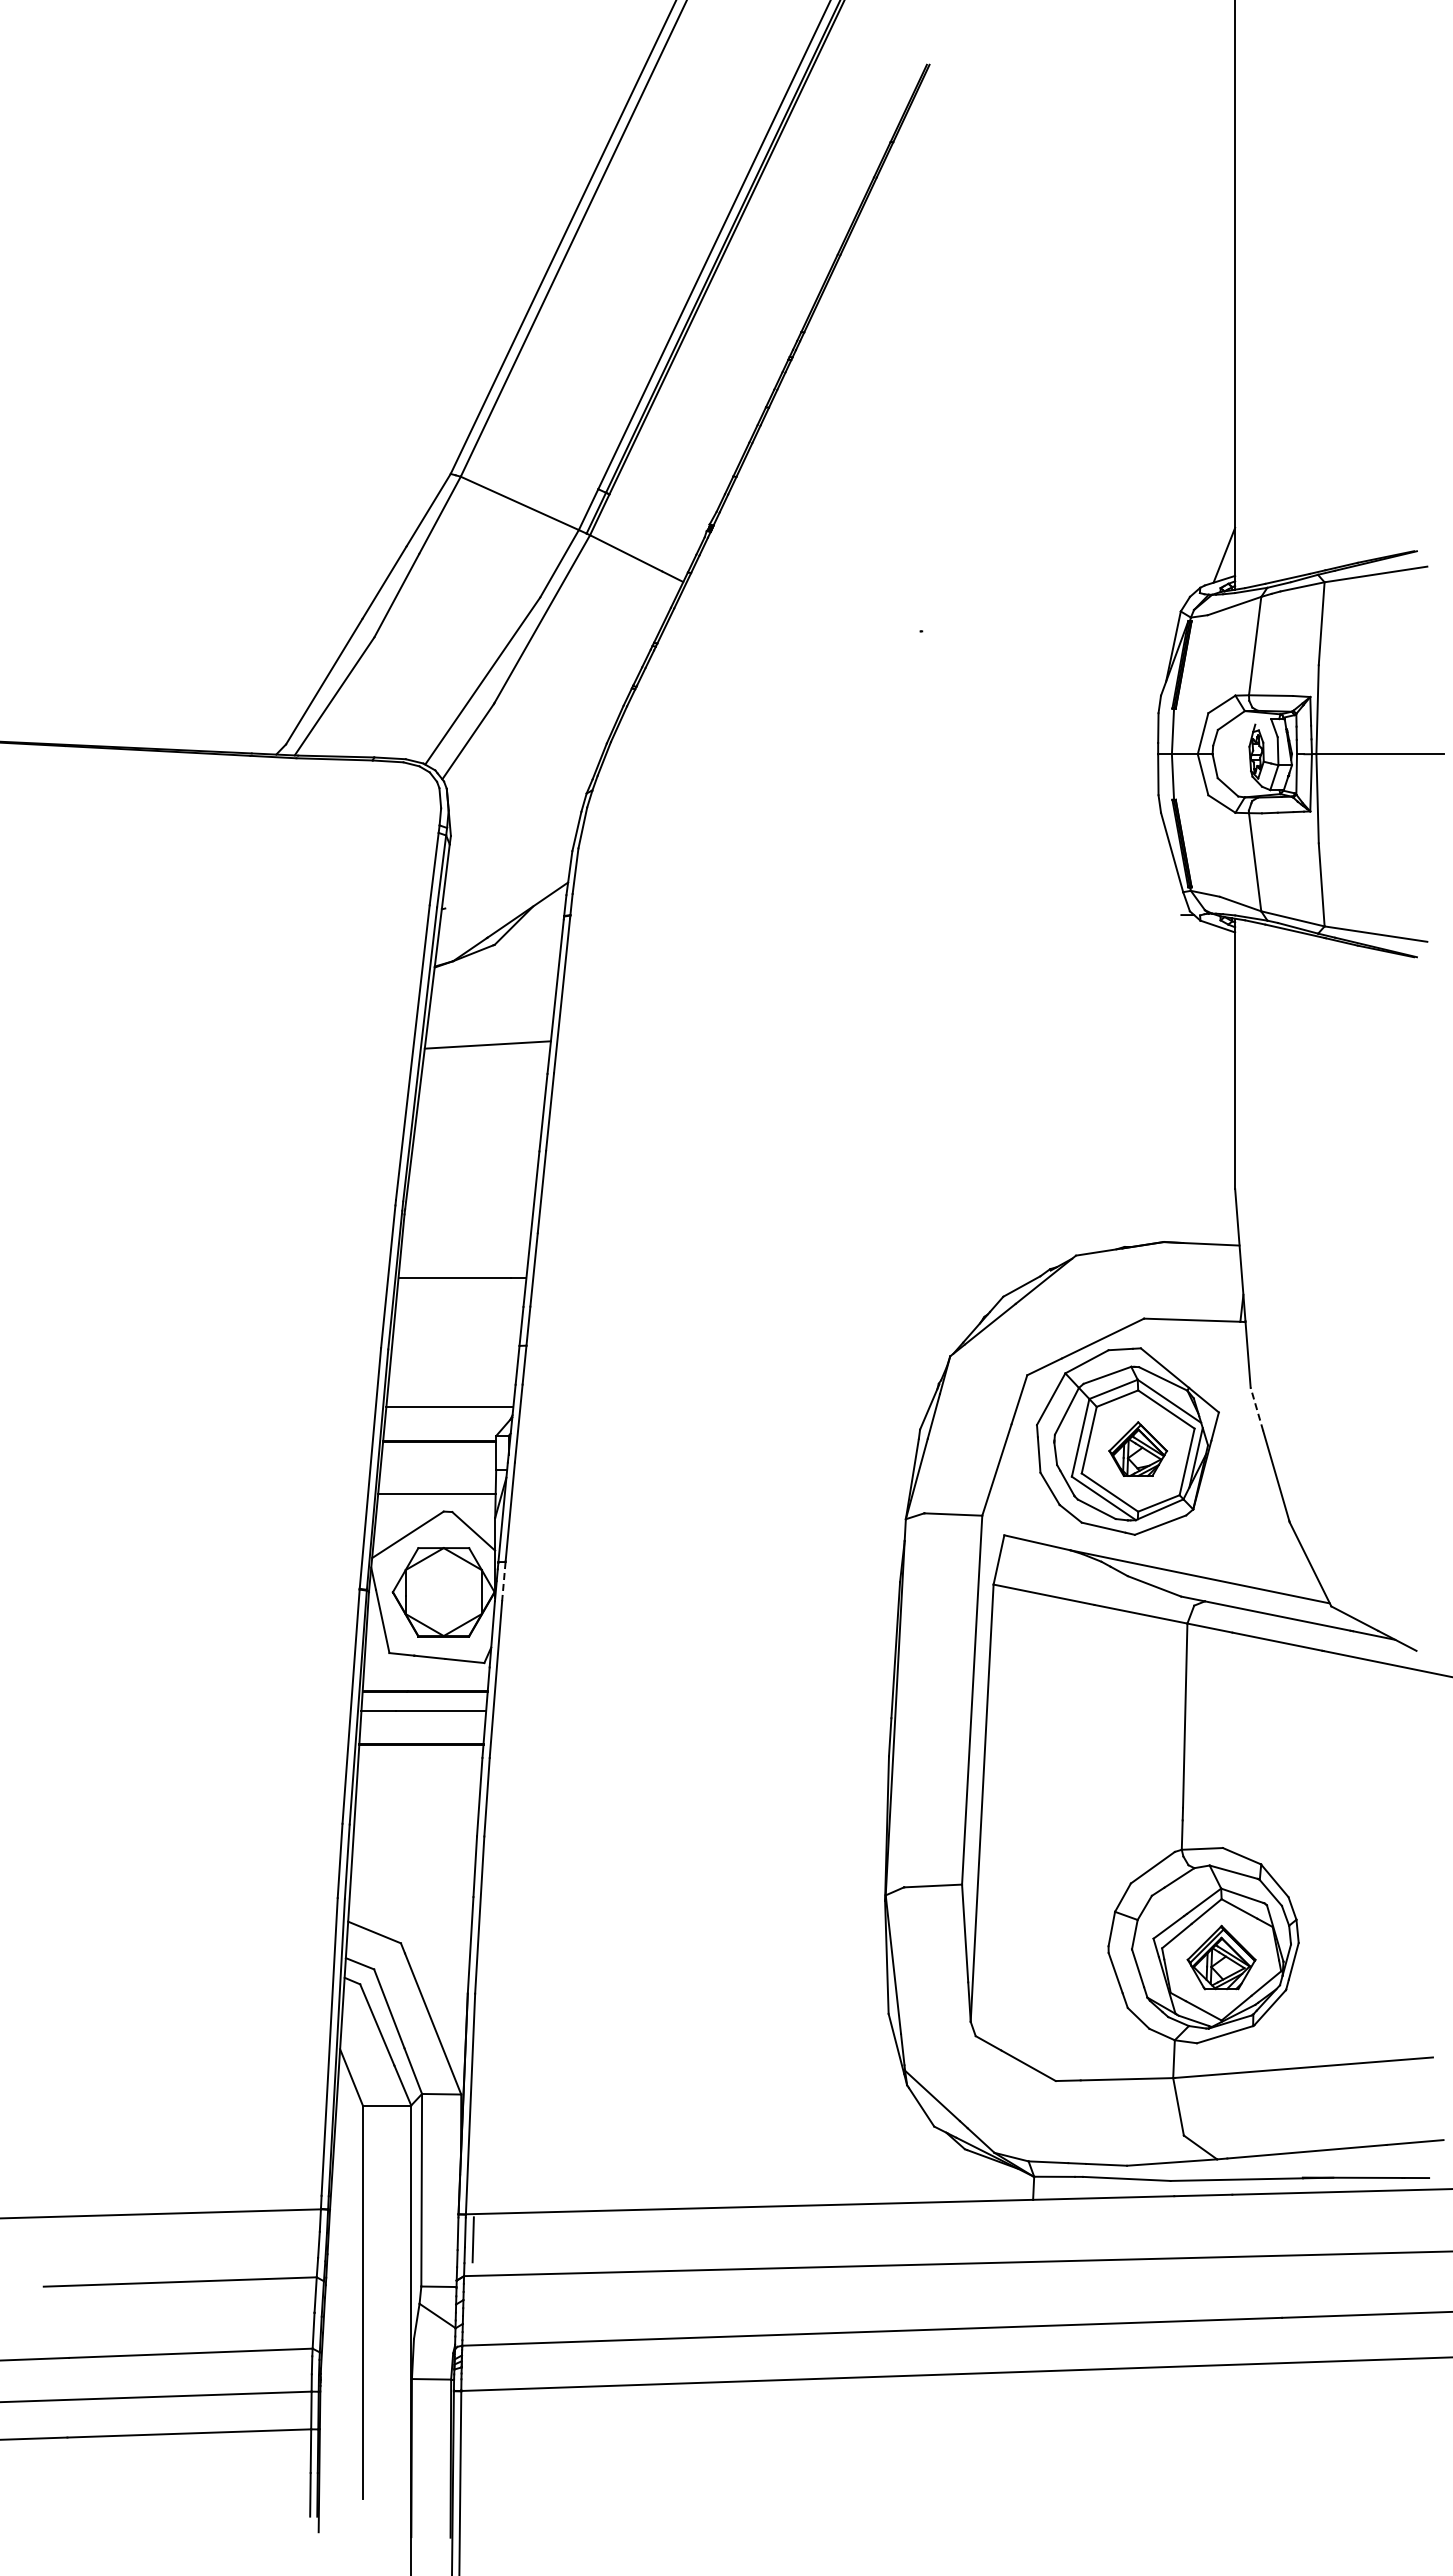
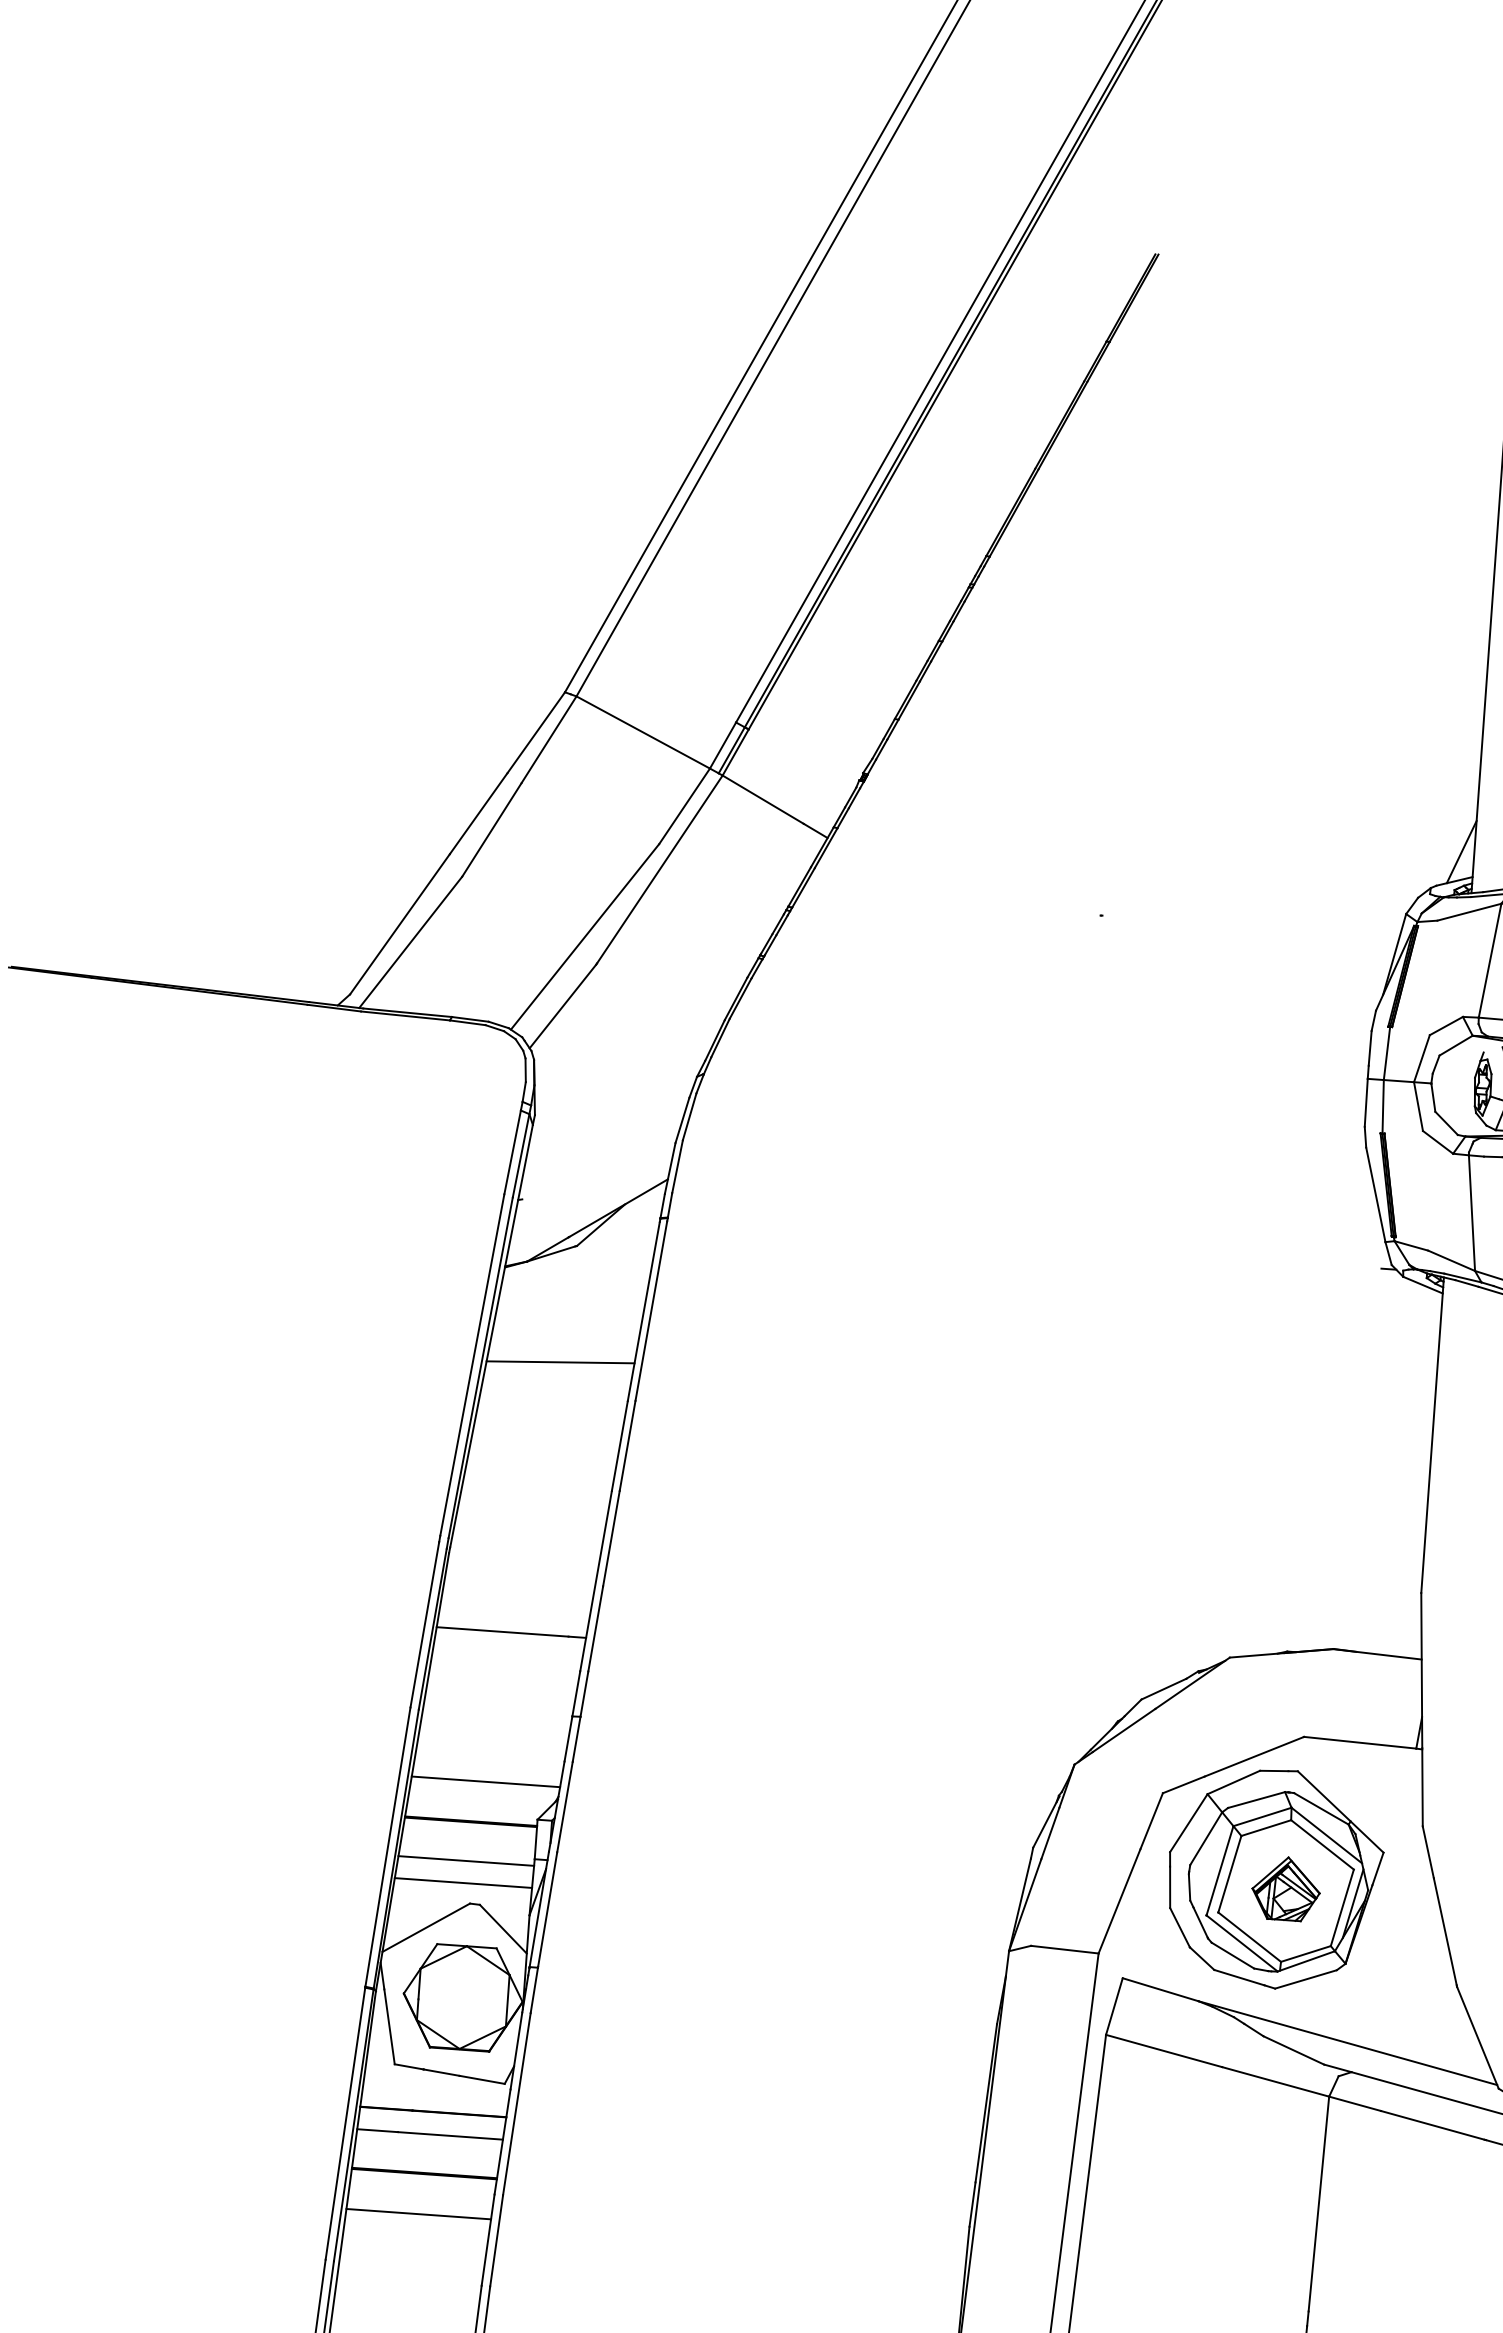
line: (1256, 1409) -> (1427, 1852), dashed -> solid
line: (437, 1475) -> (465, 1860), added
line: (503, 1581) -> (533, 1990), dashed -> solid
line: (418, 1779) -> (418, 2214), added

